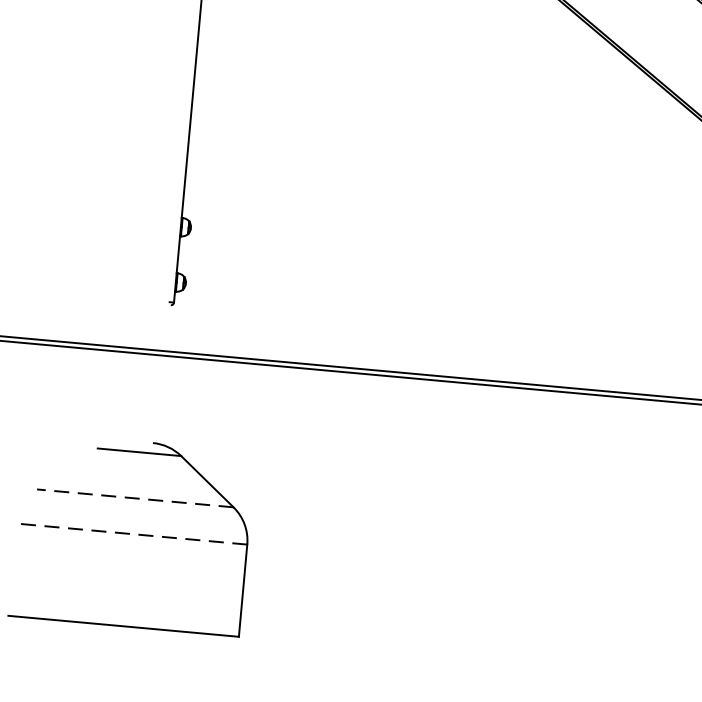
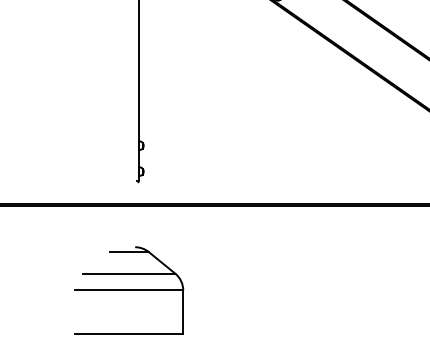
line: (133, 497) -> (128, 273), dashed -> solid
line: (132, 534) -> (129, 290), dashed -> solid

